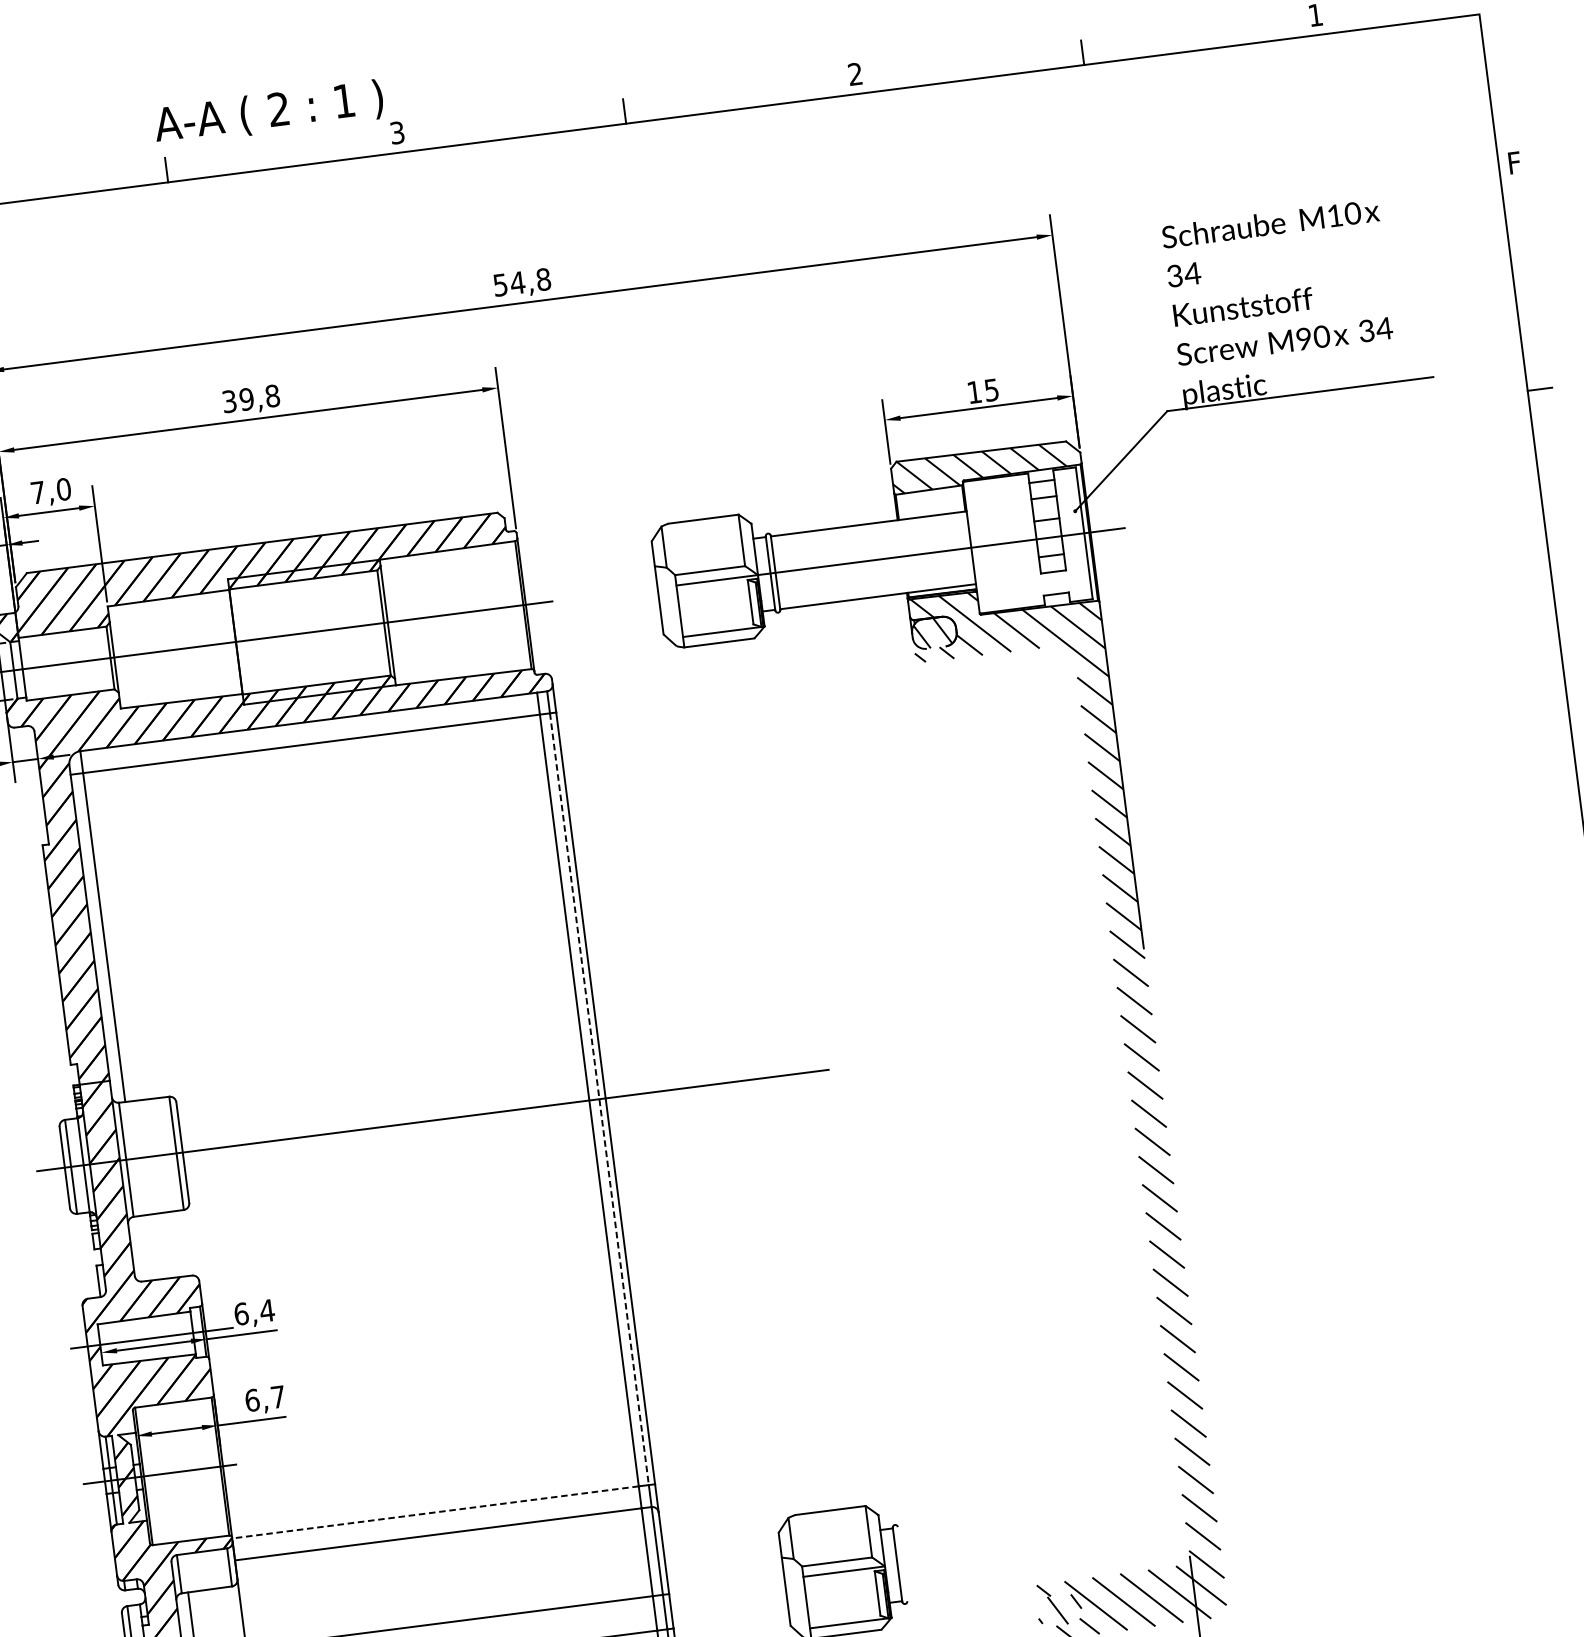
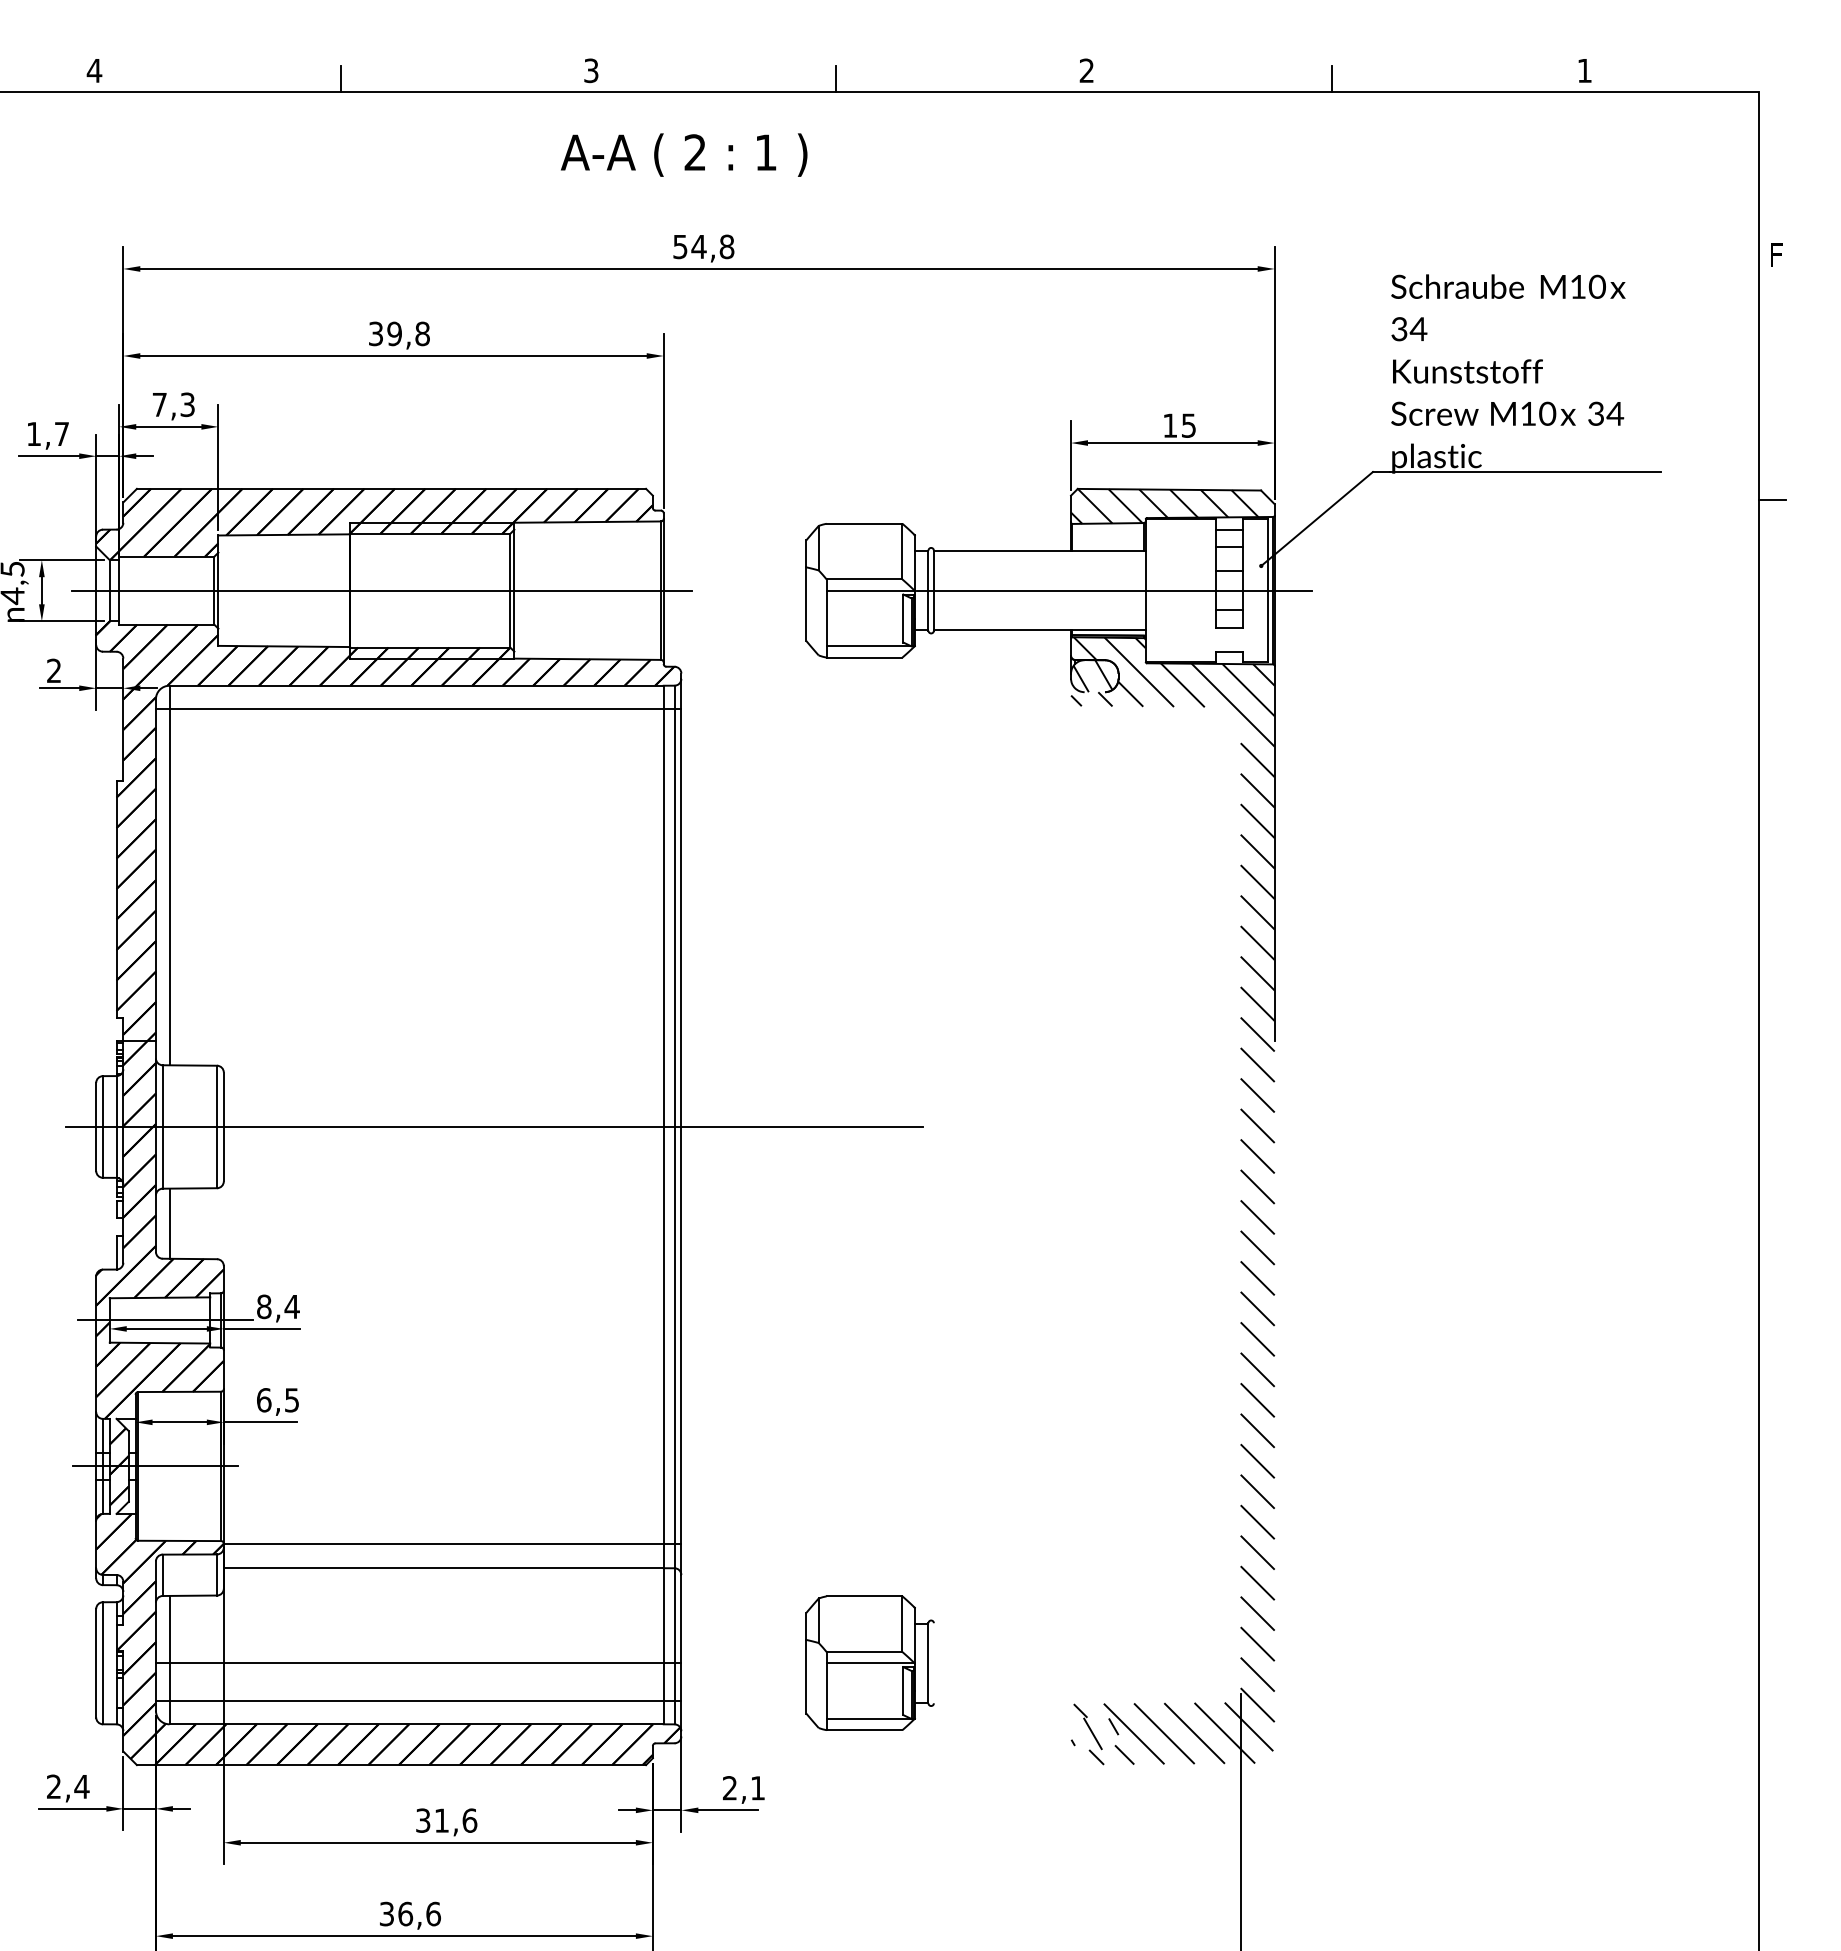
text: (269, 112) -> (684, 154), moved
text: (1303, 338) -> (1527, 413), M90 -> M10
text: (63, 489) -> (187, 404), 7,0 -> 7,3
line: (599, 1099) -> (674, 1127), dashed -> solid
line: (144, 1248) -> (169, 1223), added
text: (241, 1313) -> (264, 1306), 6,4 -> 8,4
text: (277, 1397) -> (291, 1400), 6,7 -> 6,5
line: (435, 1512) -> (443, 1544), dashed -> solid

